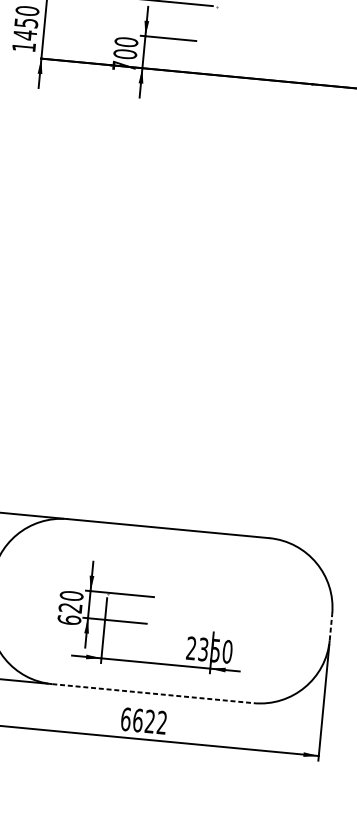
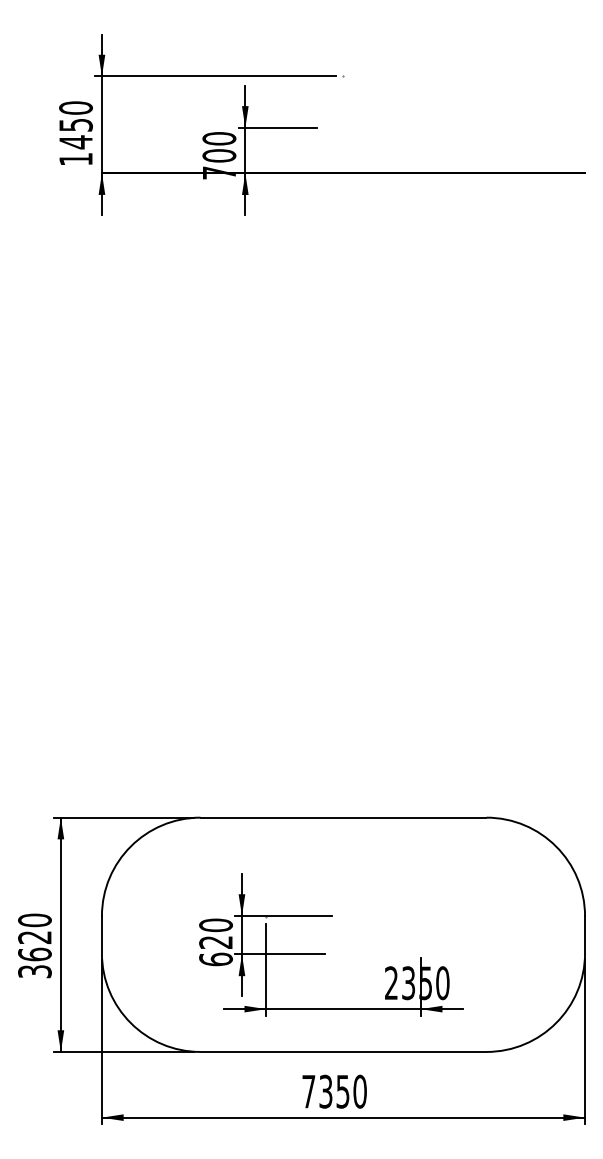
line: (331, 627) -> (585, 934), dashed -> solid
line: (153, 693) -> (343, 1051), dashed -> solid
text: (144, 720) -> (334, 1091), 6622 -> 7350

